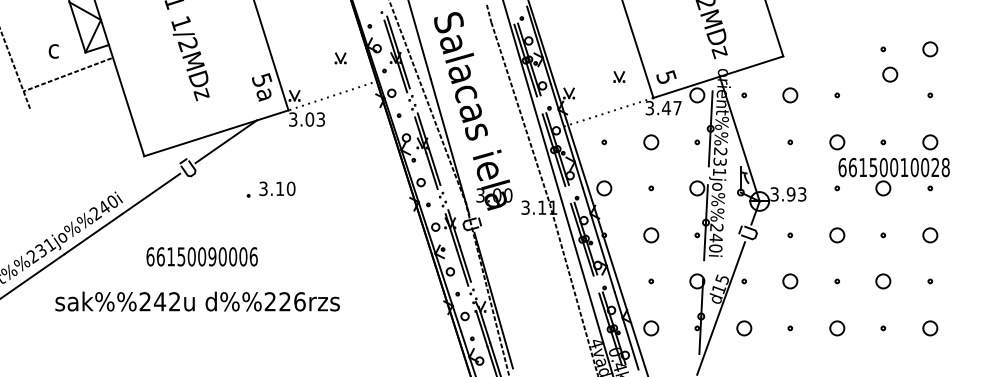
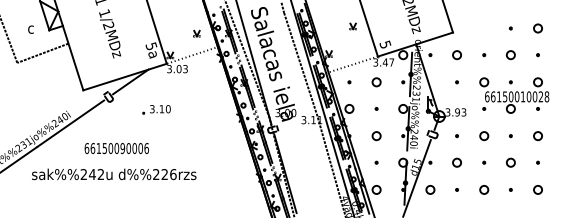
line: (66, 73) -> (42, 52), moved
circle: (889, 75) -> (510, 55), moved
part: (618, 76) -> (352, 26), moved

